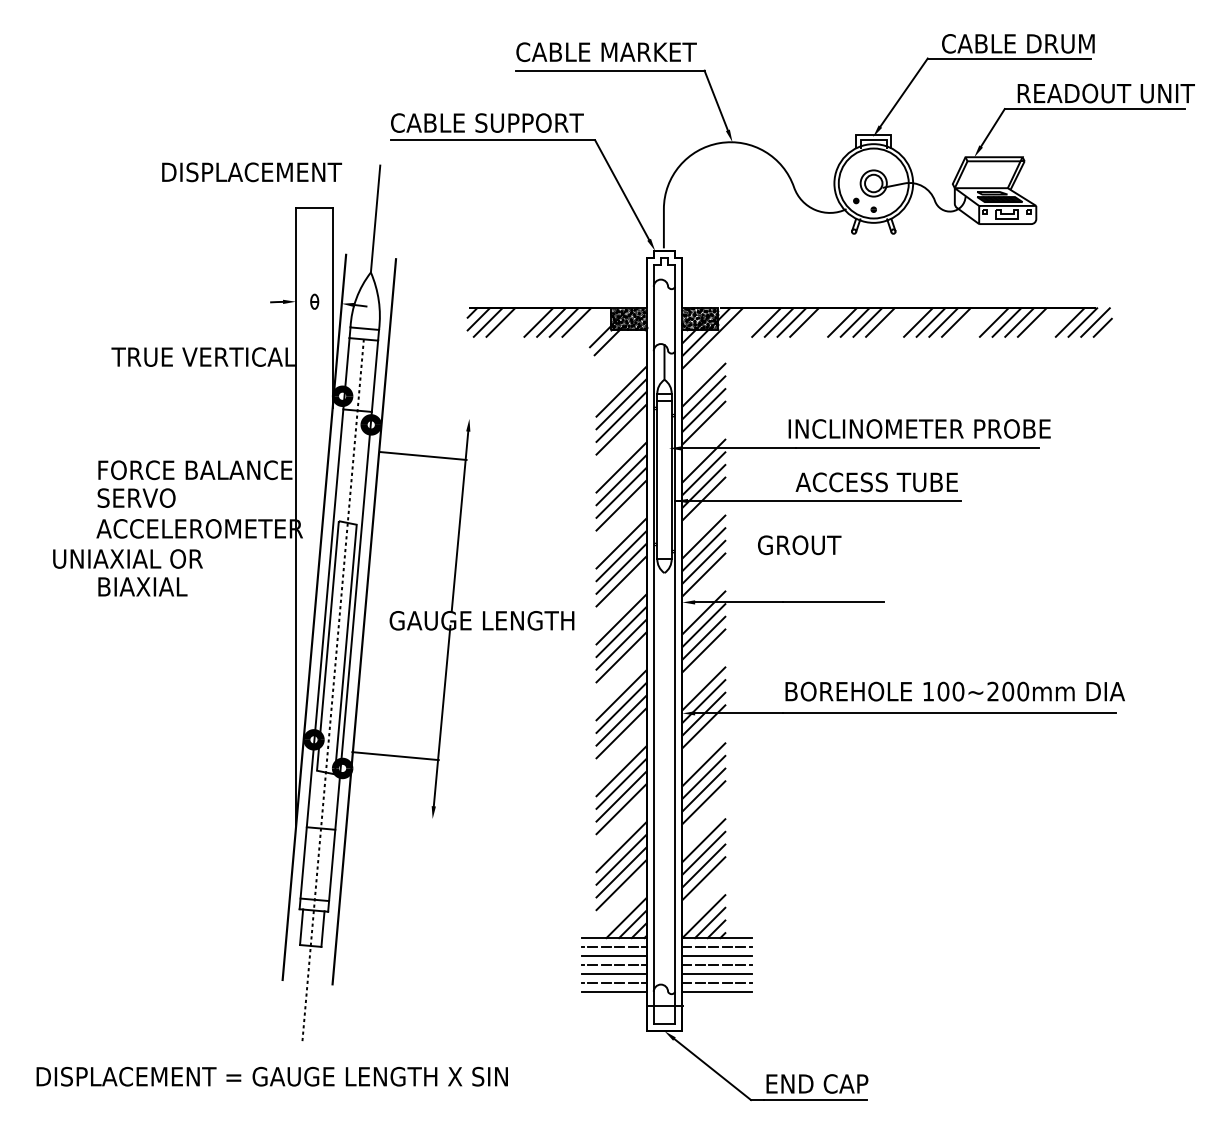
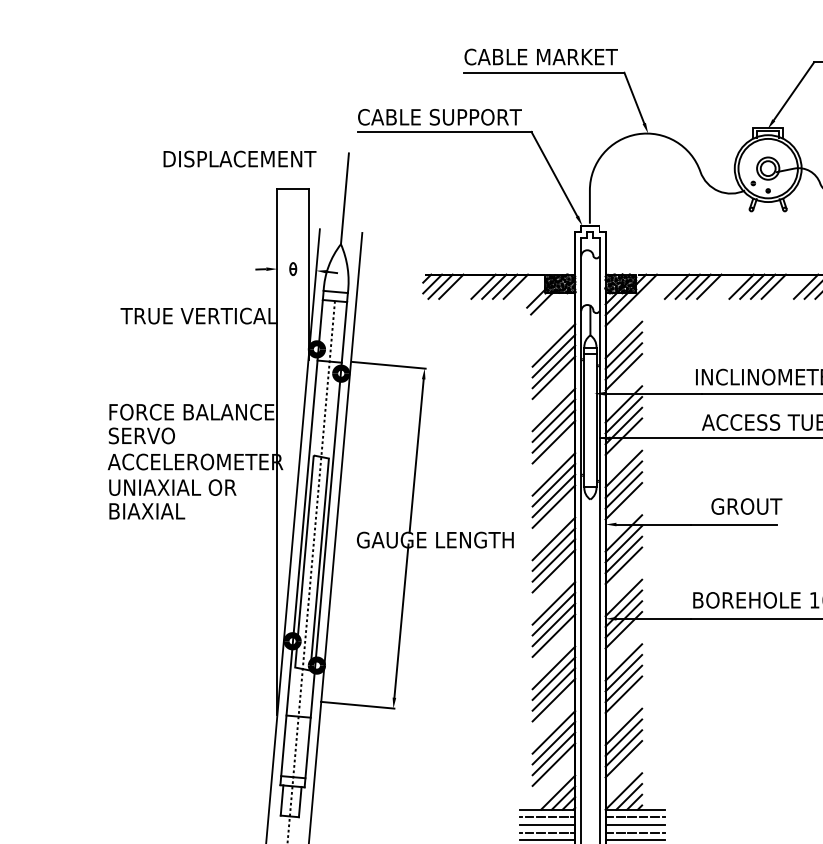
line: (423, 455) -> (389, 364), moved
text: (799, 545) -> (746, 506), moved
text: (127, 558) -> (172, 487), moved
line: (395, 756) -> (357, 705), moved

